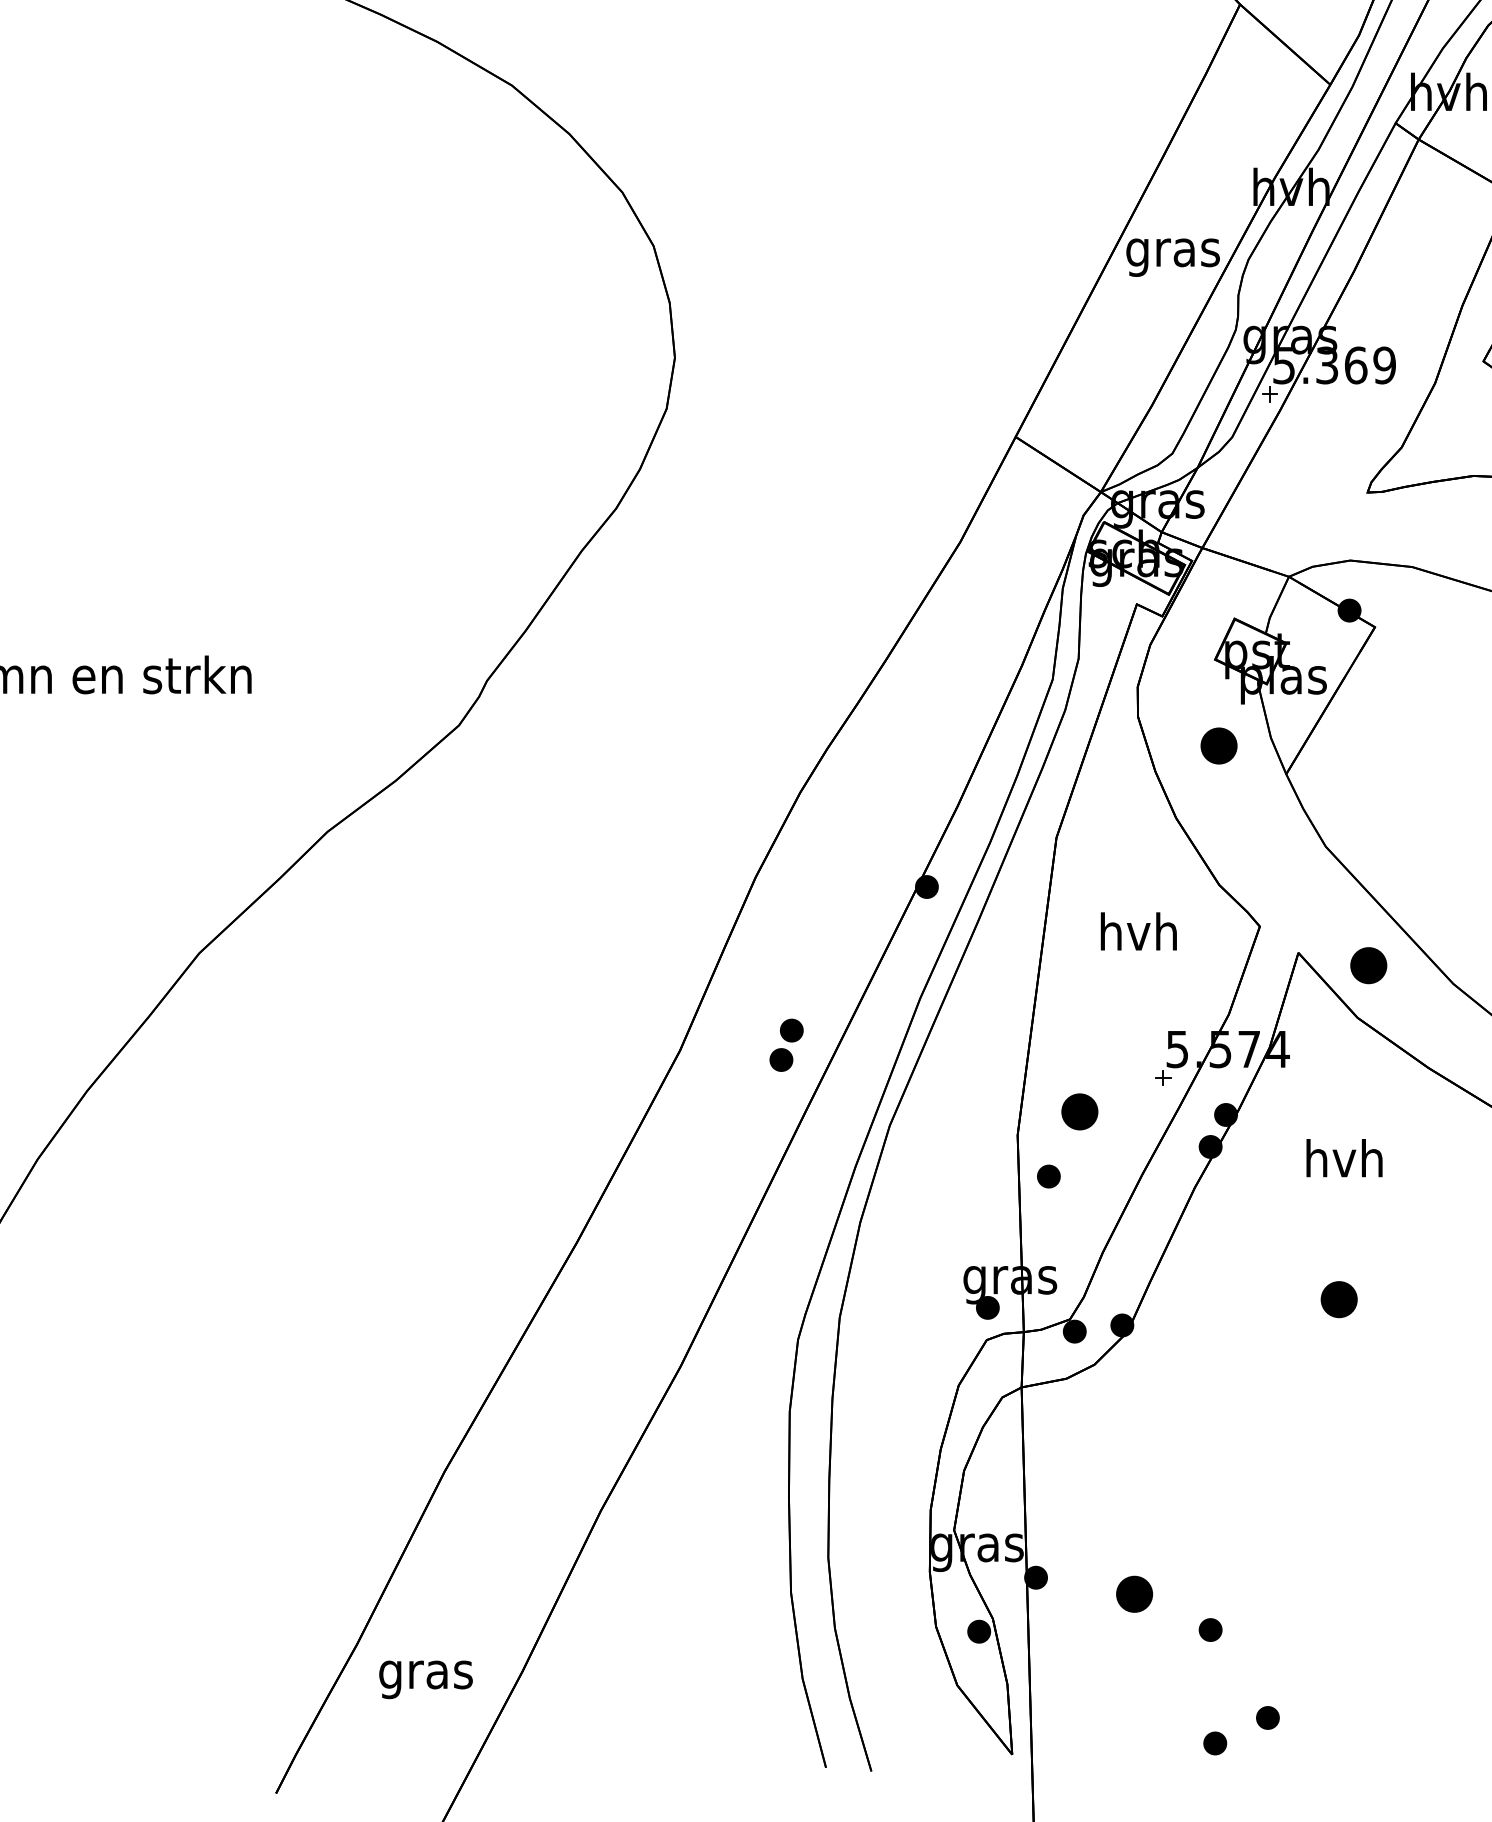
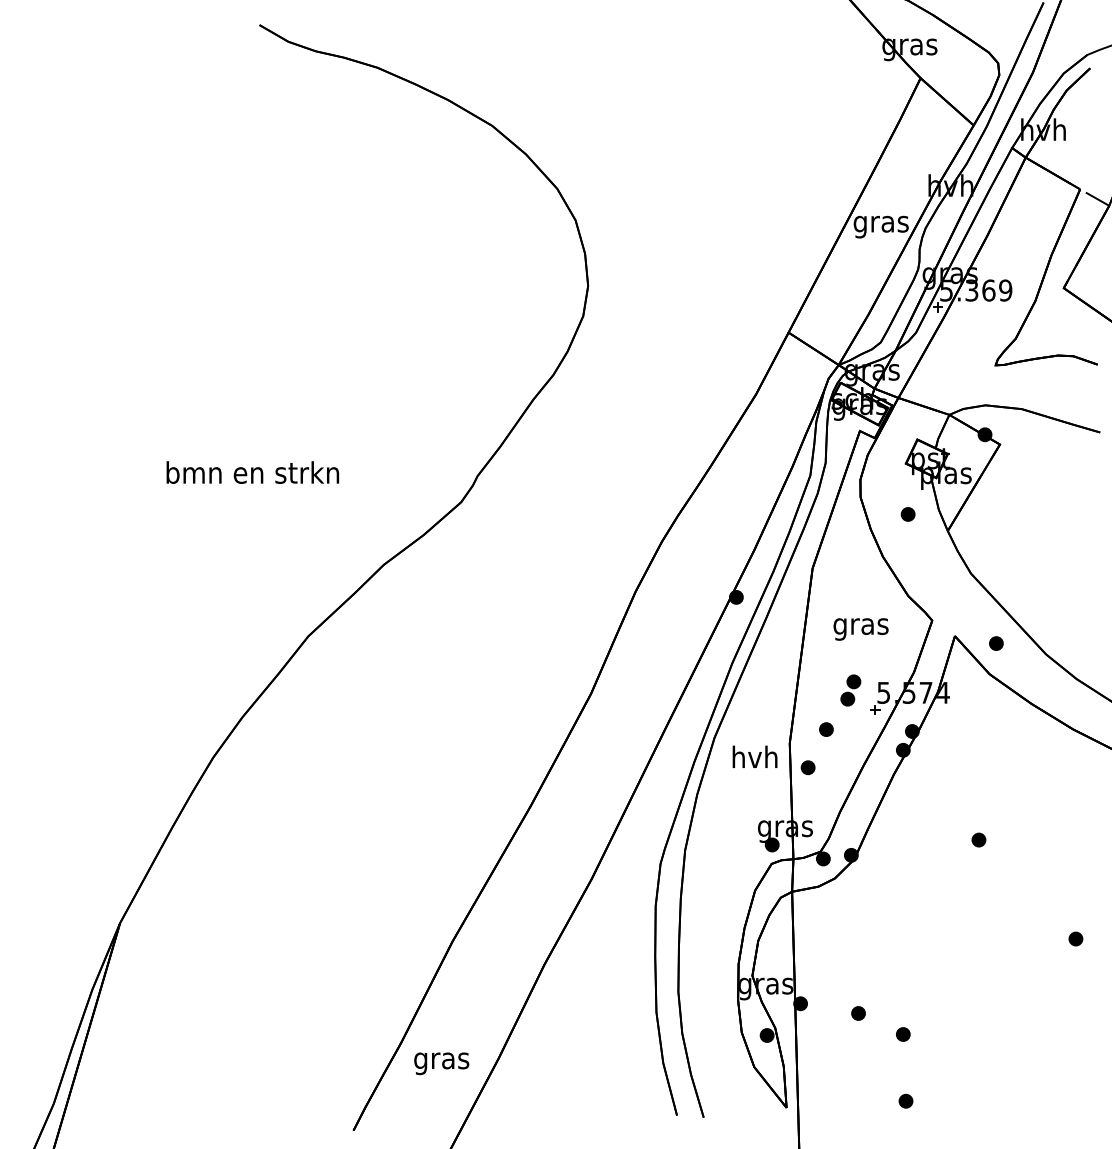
part: (1217, 746) -> (907, 514), size x0.62
text: (1137, 936) -> (860, 626), hvh -> gras
part: (1369, 965) -> (996, 643), size x0.62
part: (786, 1045) -> (850, 690), moved
part: (1080, 1111) -> (826, 729), size x0.62
text: (1343, 1157) -> (754, 756), moved
part: (1338, 1298) -> (978, 839), size x0.62
part: (1134, 1594) -> (858, 1013), size x0.62
part: (1267, 1716) -> (936, 1085), removed

